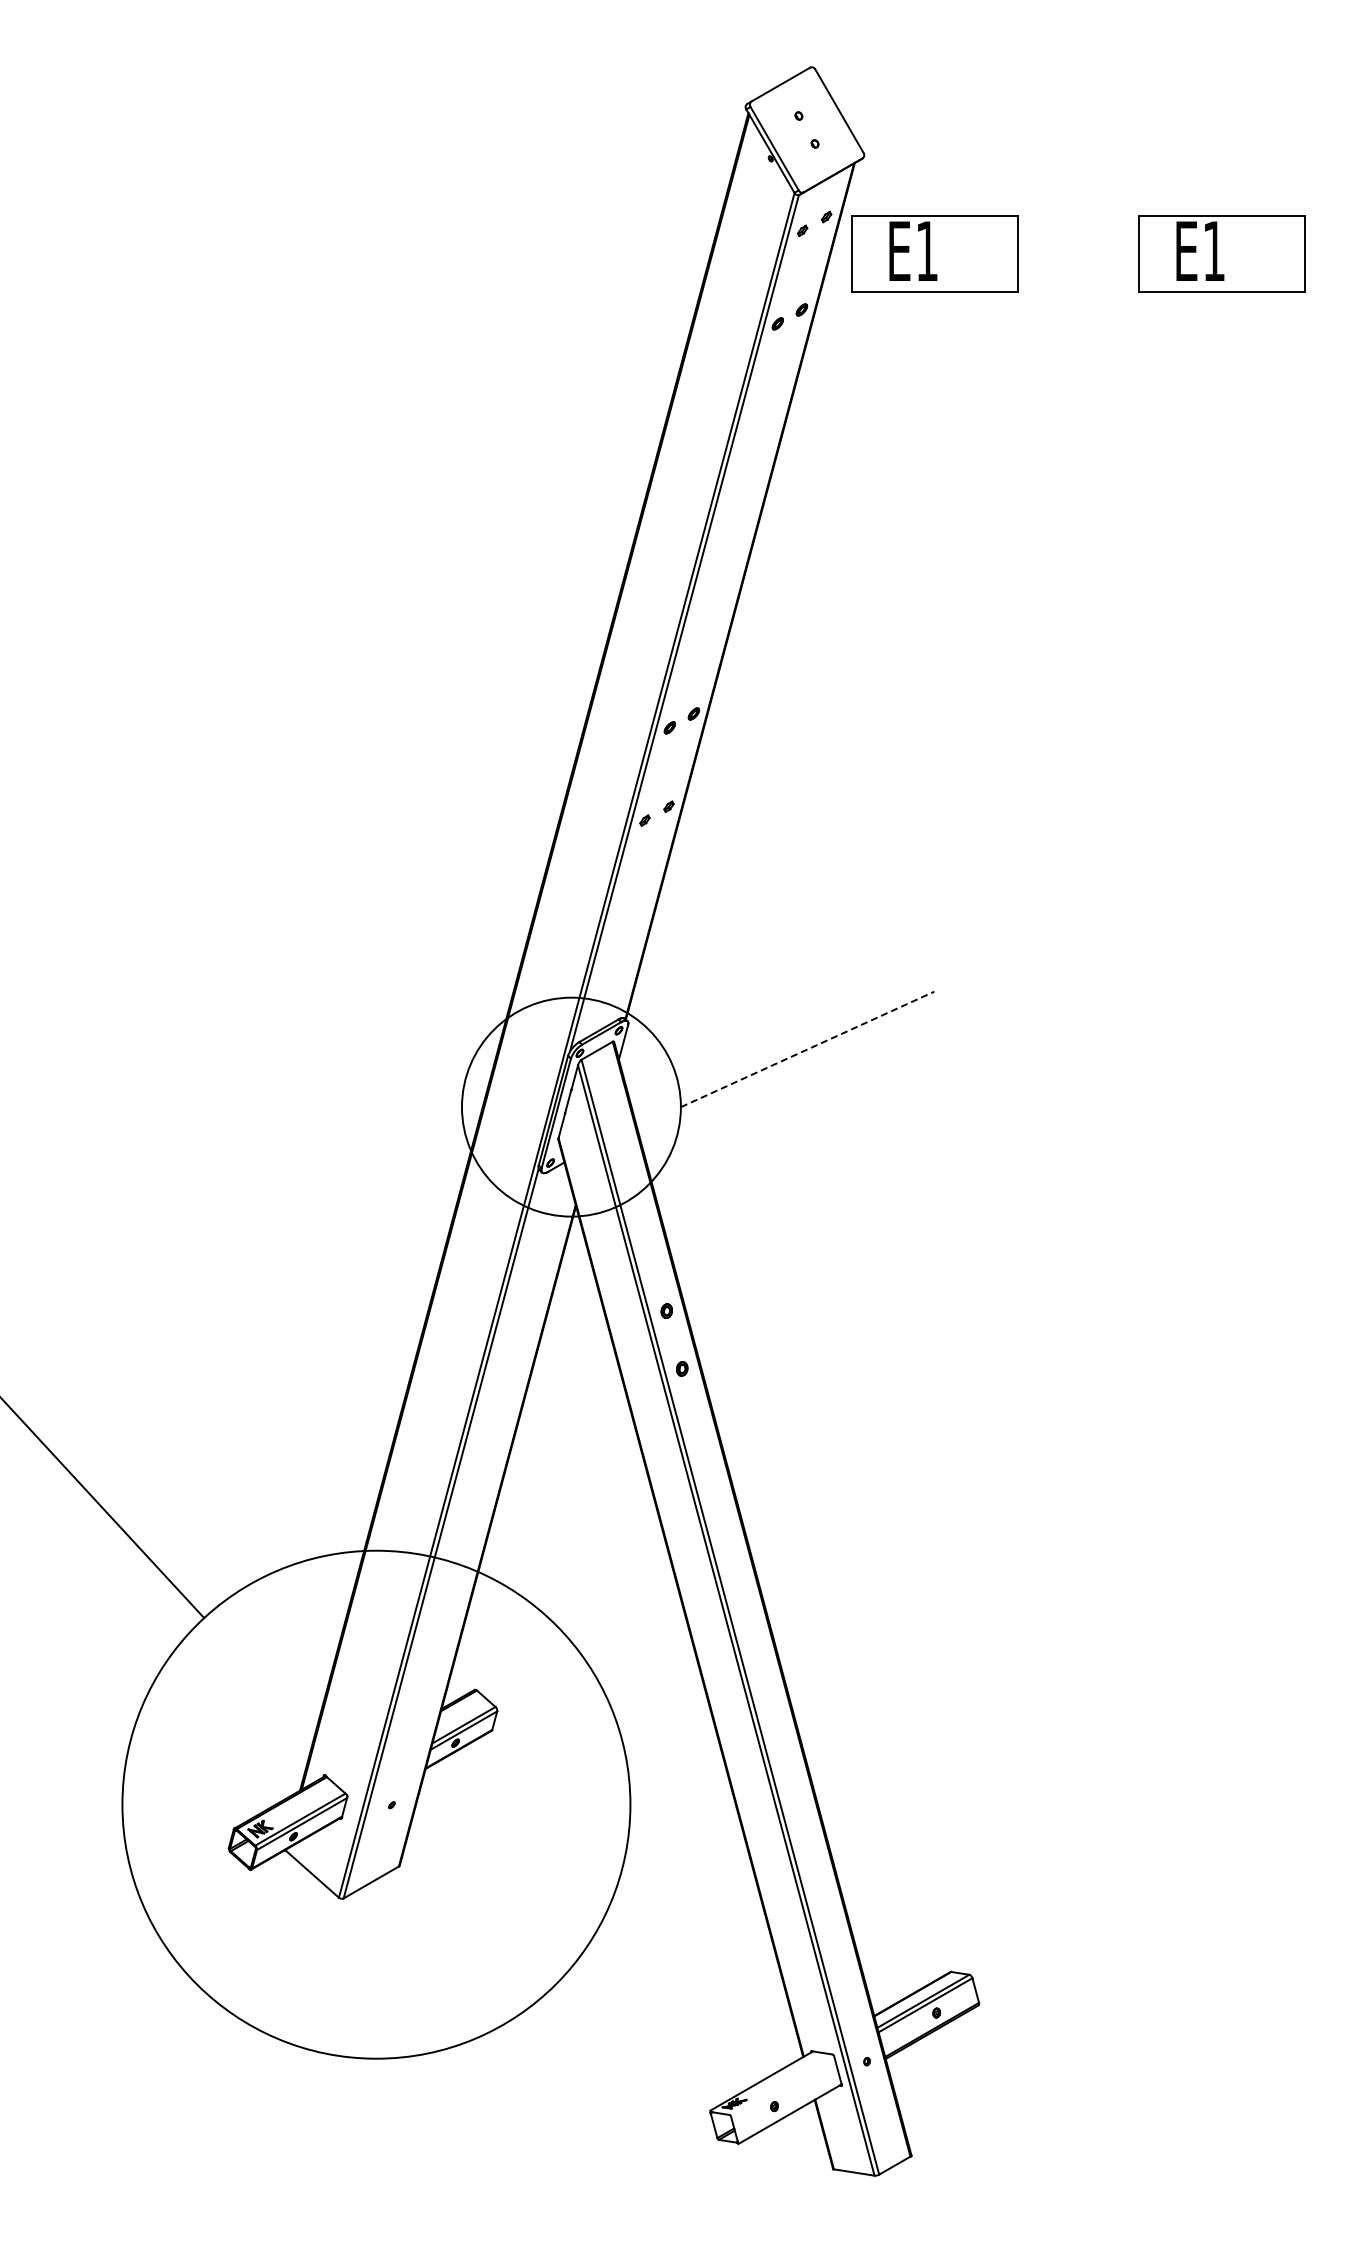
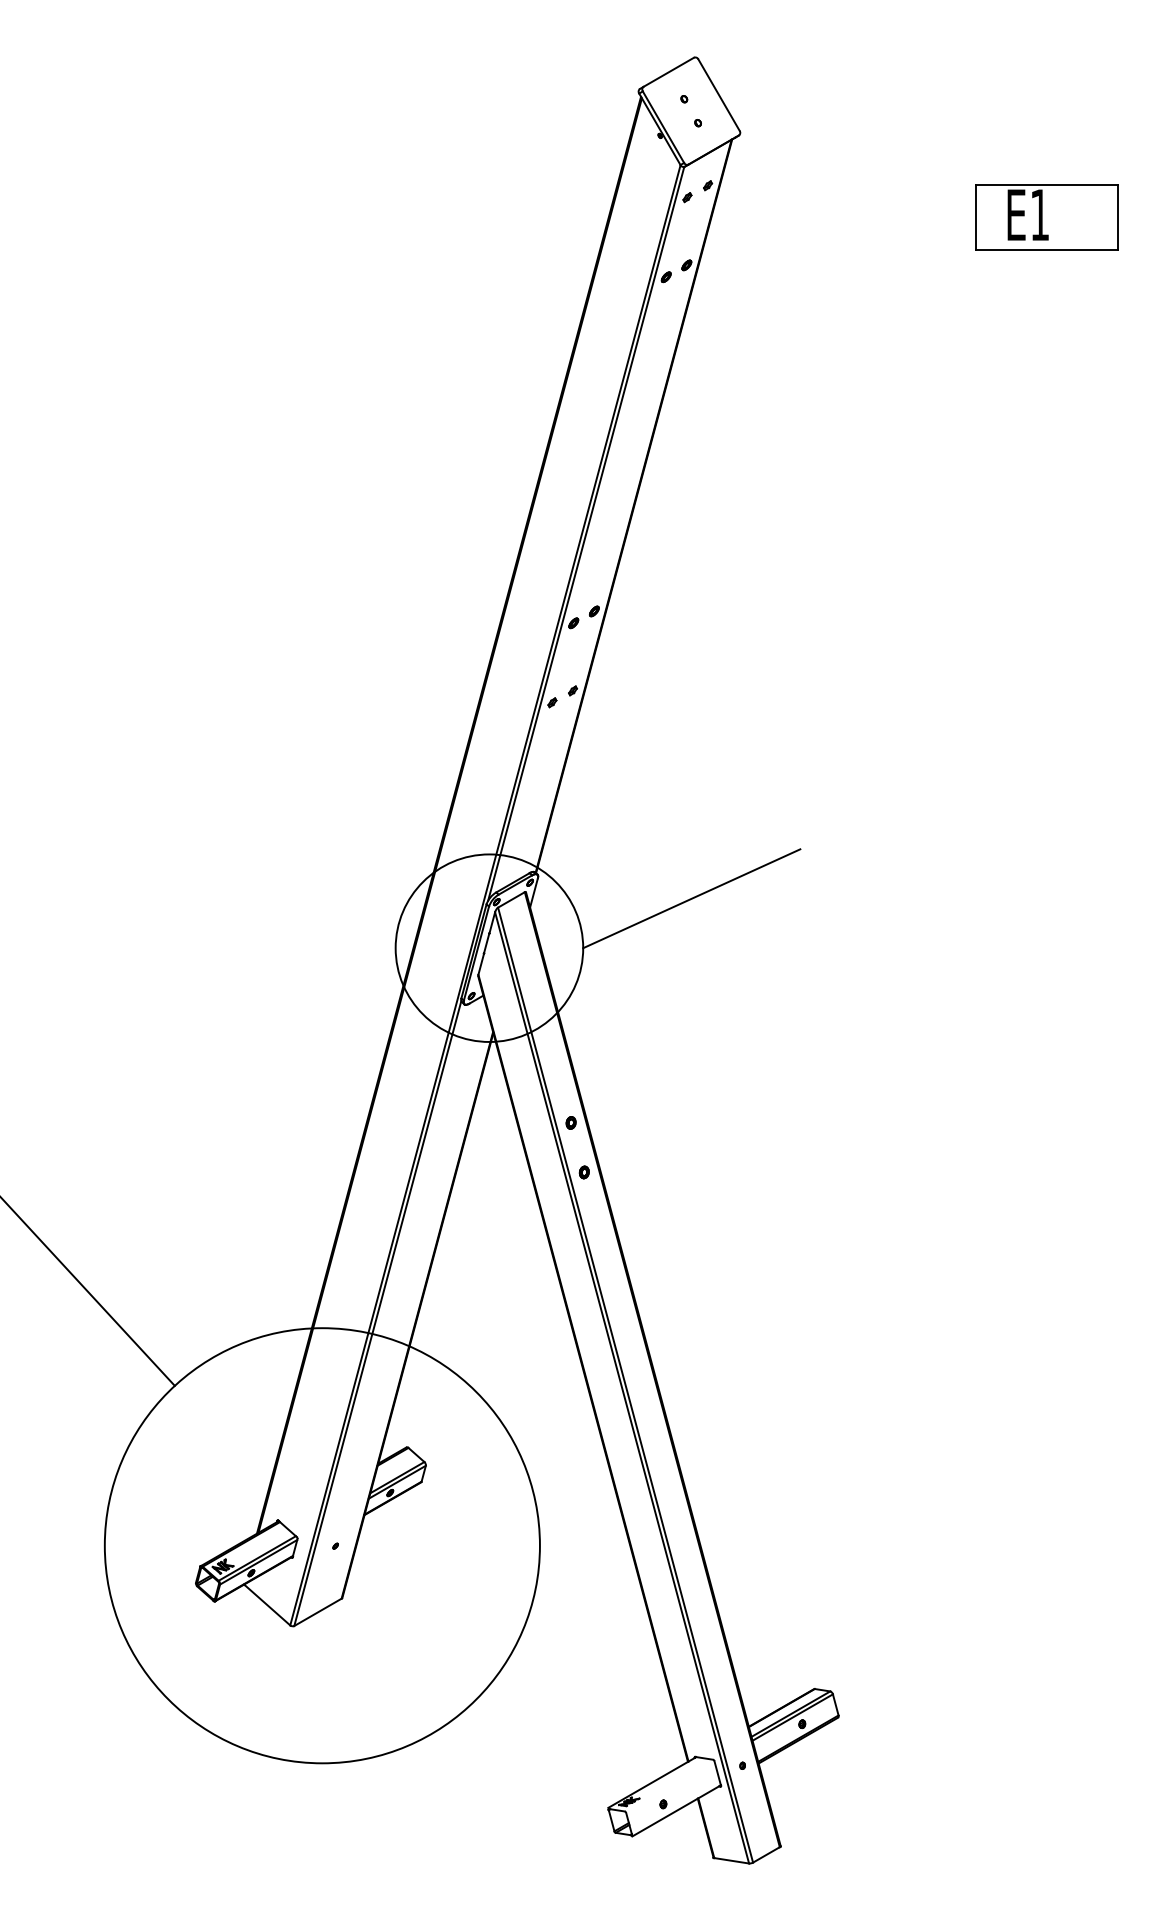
part: (934, 253) -> (800, 216), removed
line: (808, 1049) -> (692, 898), dashed -> solid

